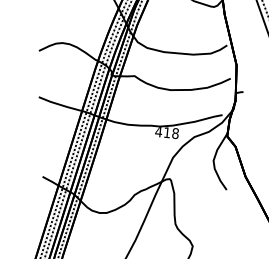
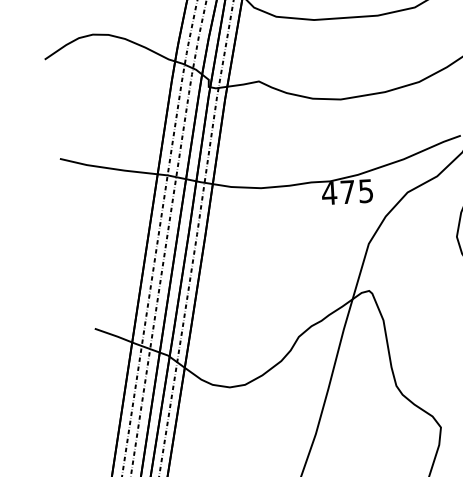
text: (171, 132) -> (356, 190), 418 -> 475

